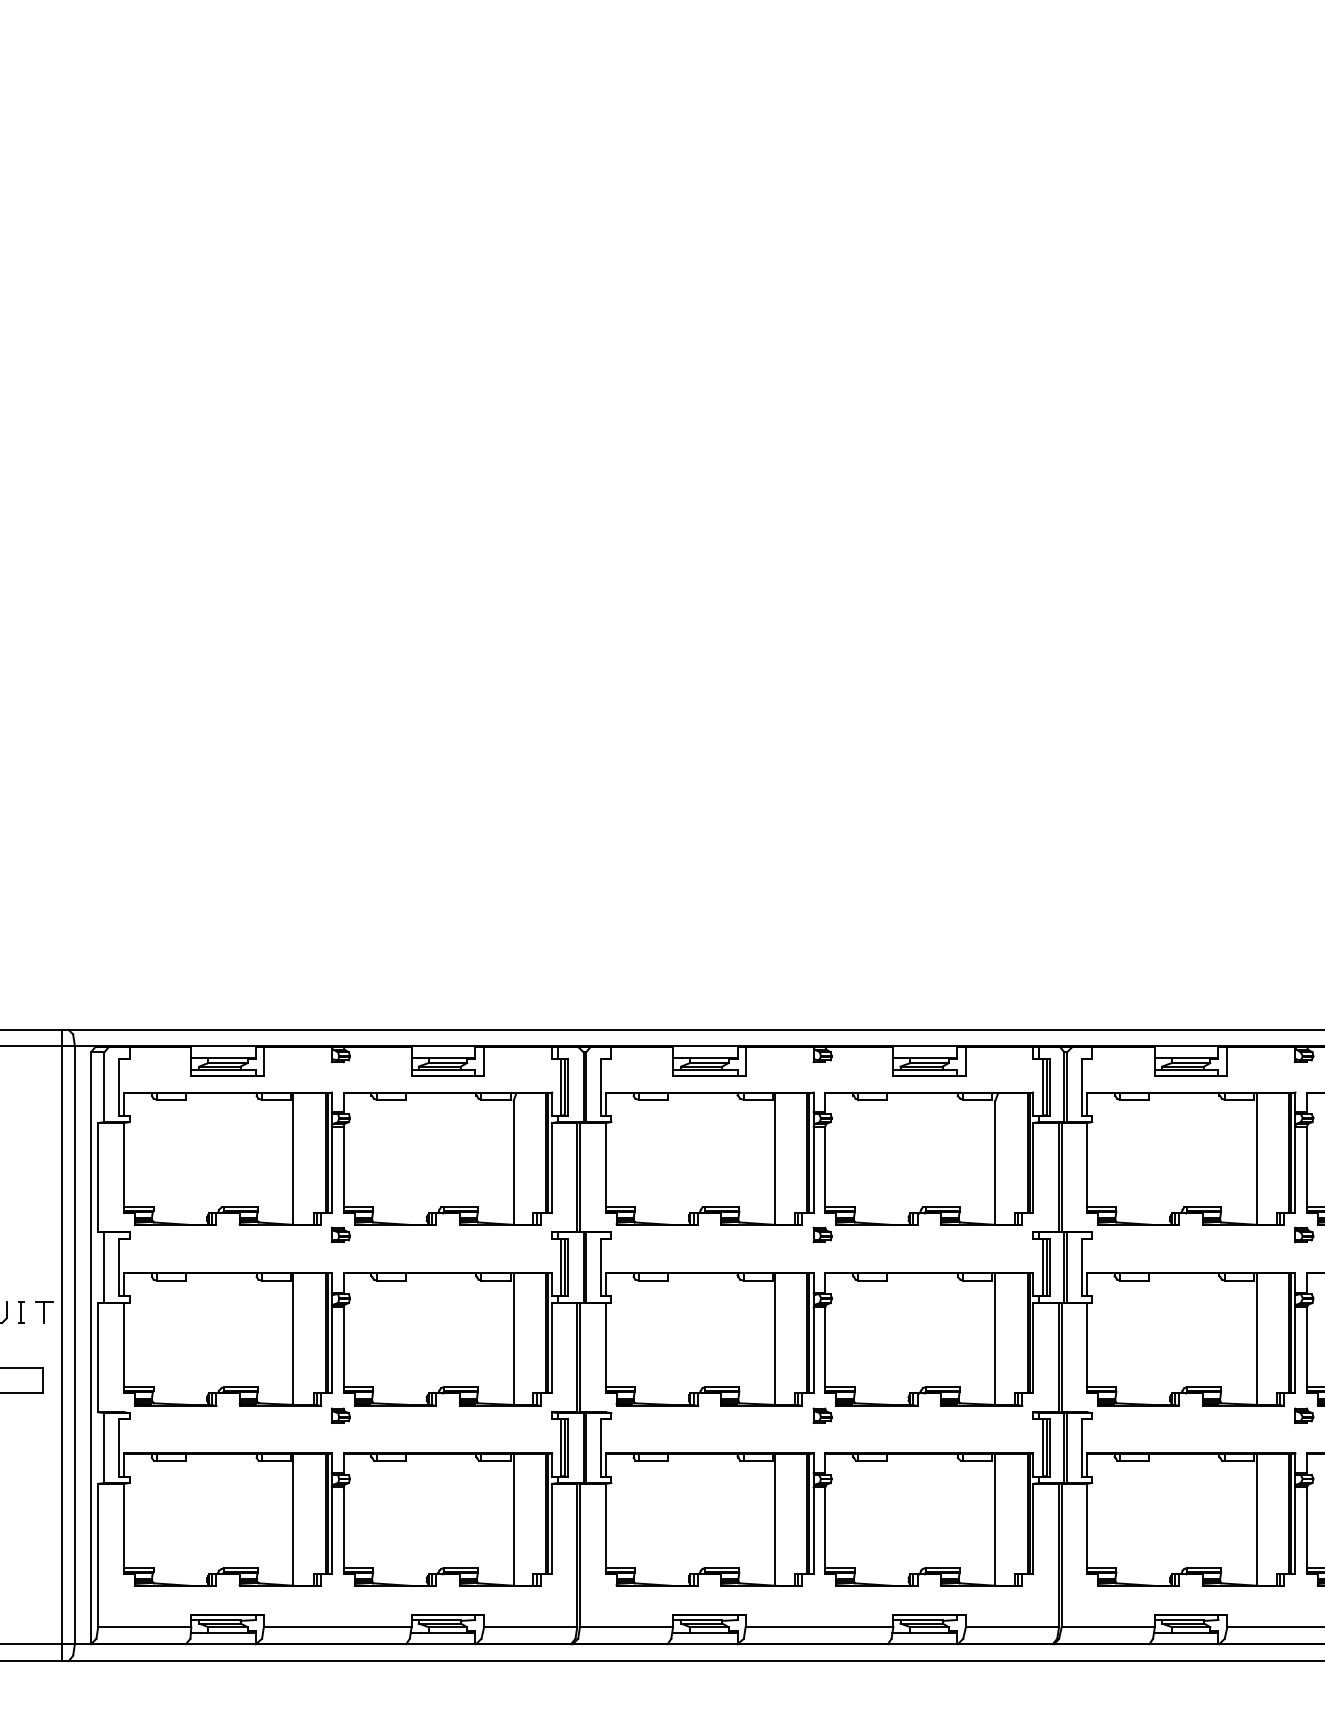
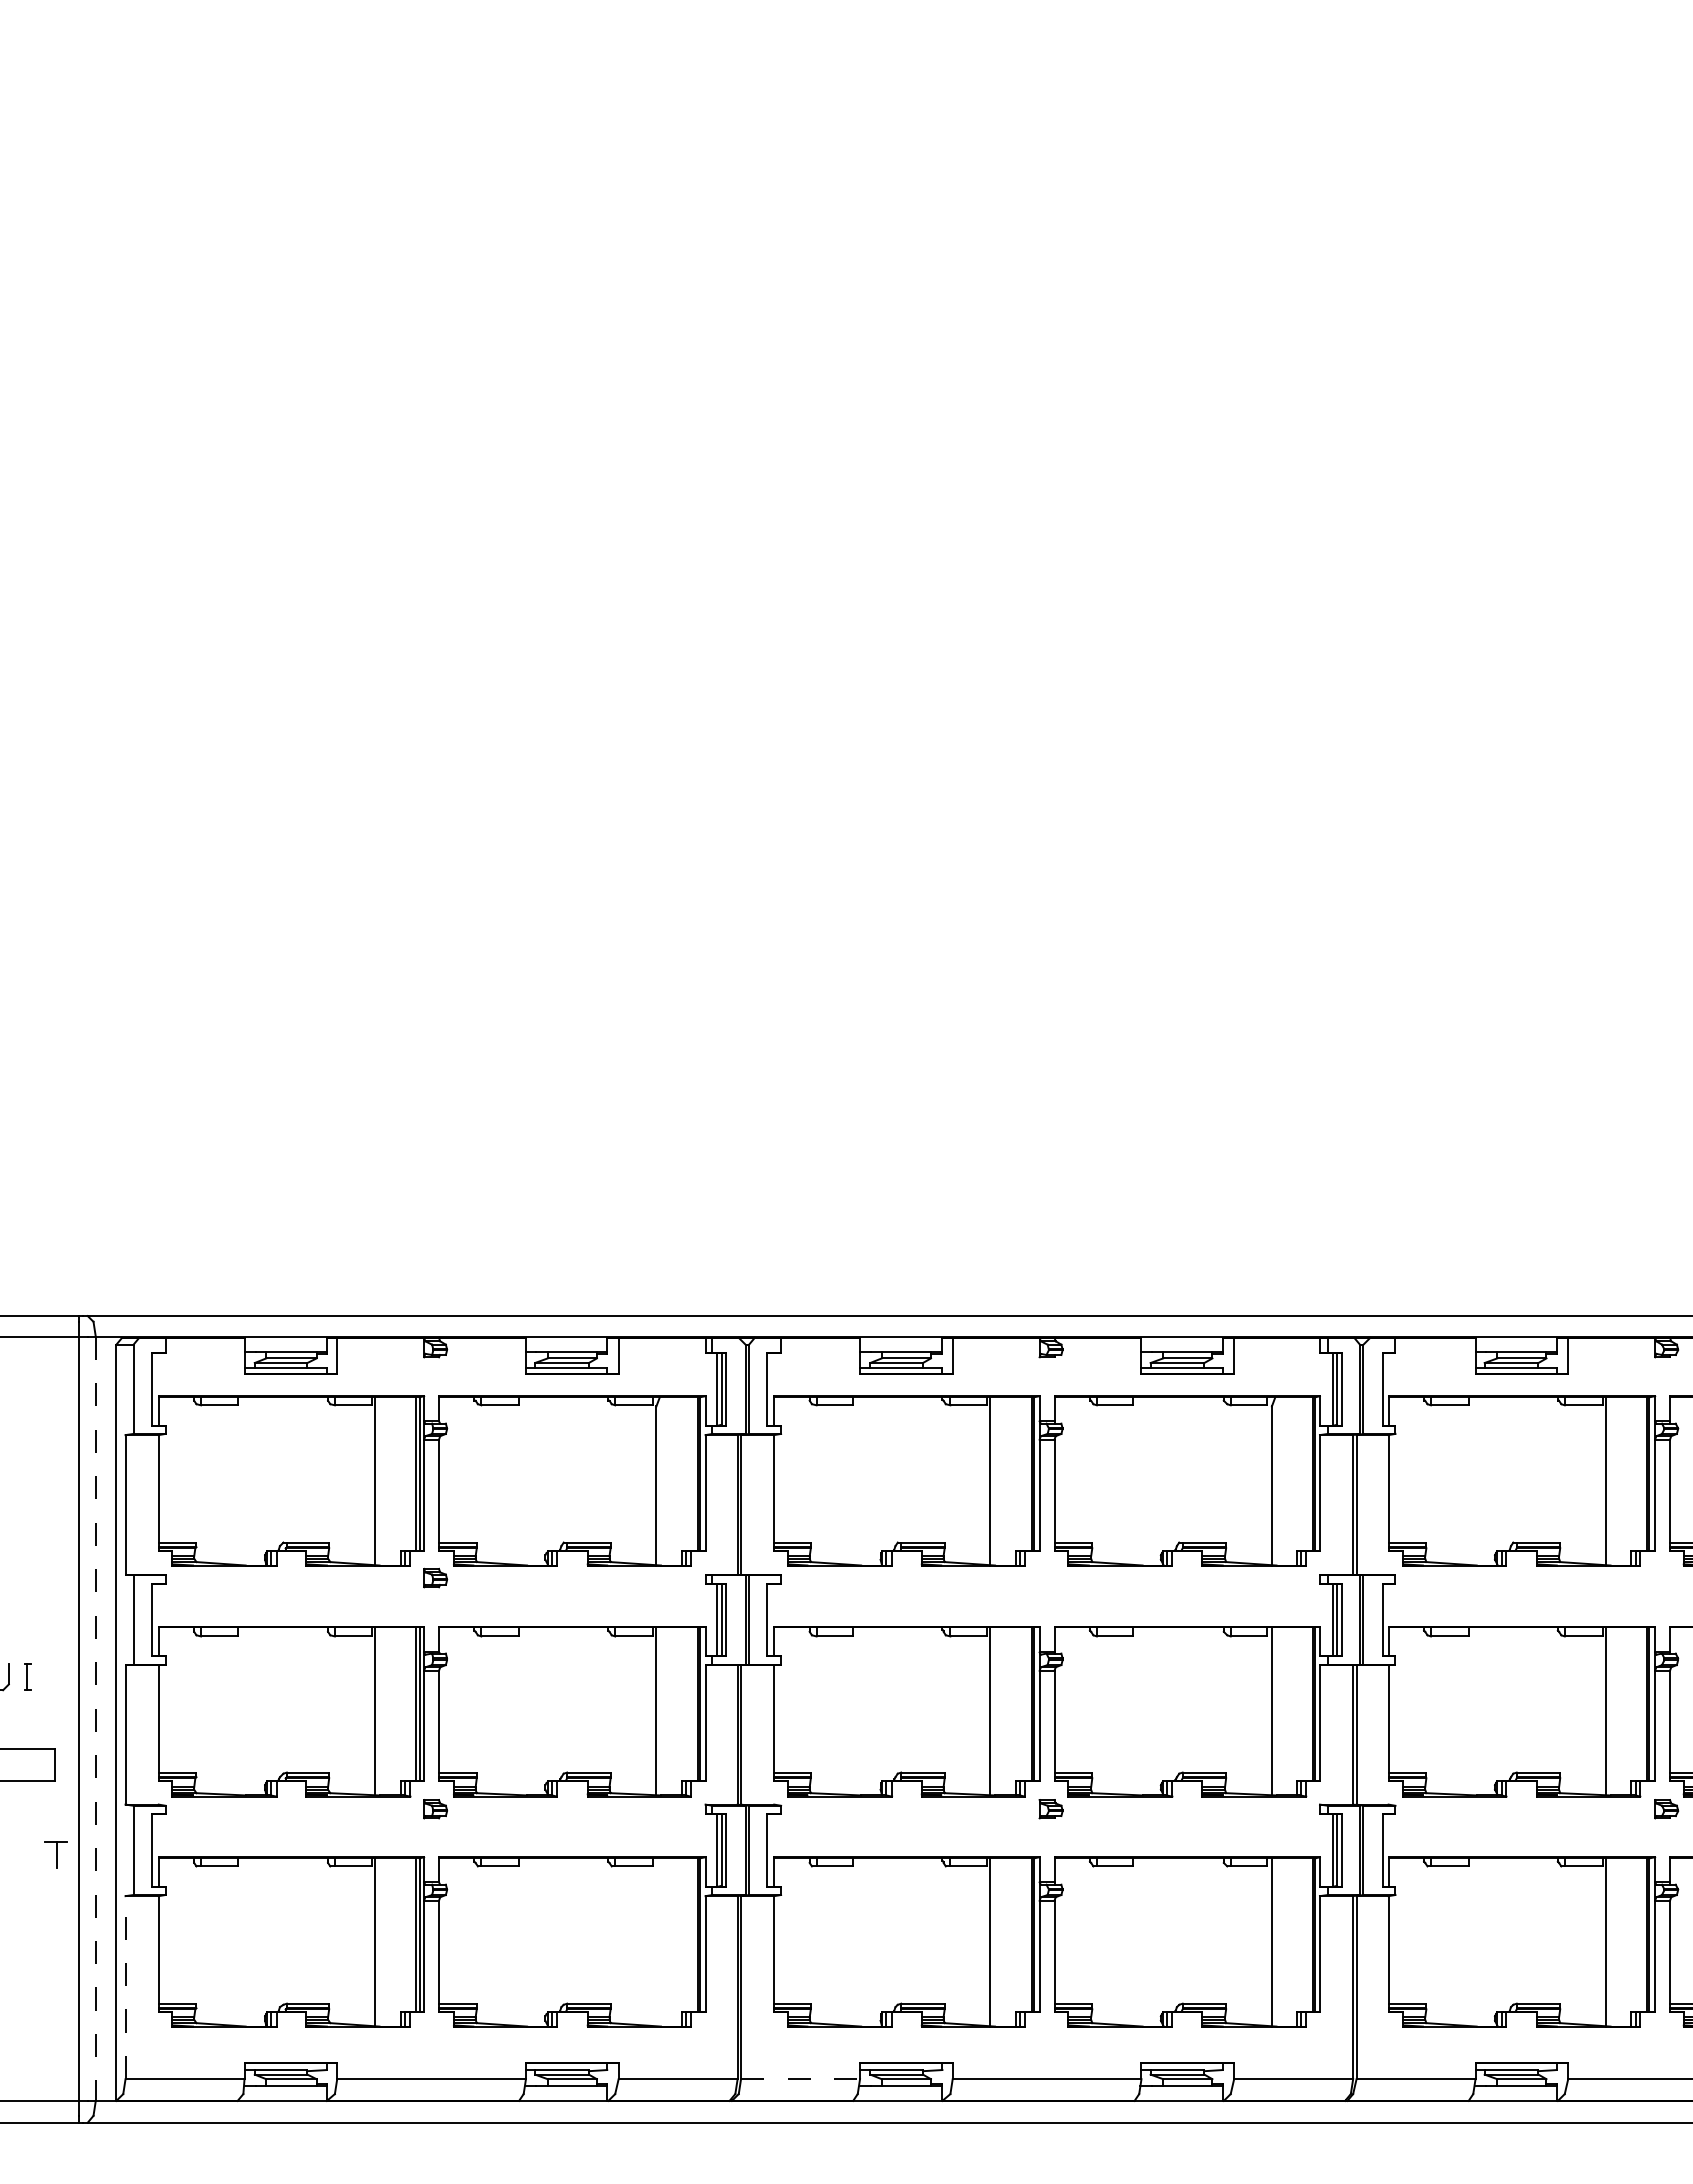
part: (1304, 1234) -> (1666, 1577), removed
part: (822, 1235) -> (1050, 1578), removed
part: (43, 1311) -> (55, 1854), moved
line: (74, 1345) -> (95, 1719), solid -> dashed
line: (513, 1520) -> (656, 1942), removed
line: (98, 1555) -> (125, 1987), solid -> dashed
line: (627, 1627) -> (801, 2079), solid -> dashed

